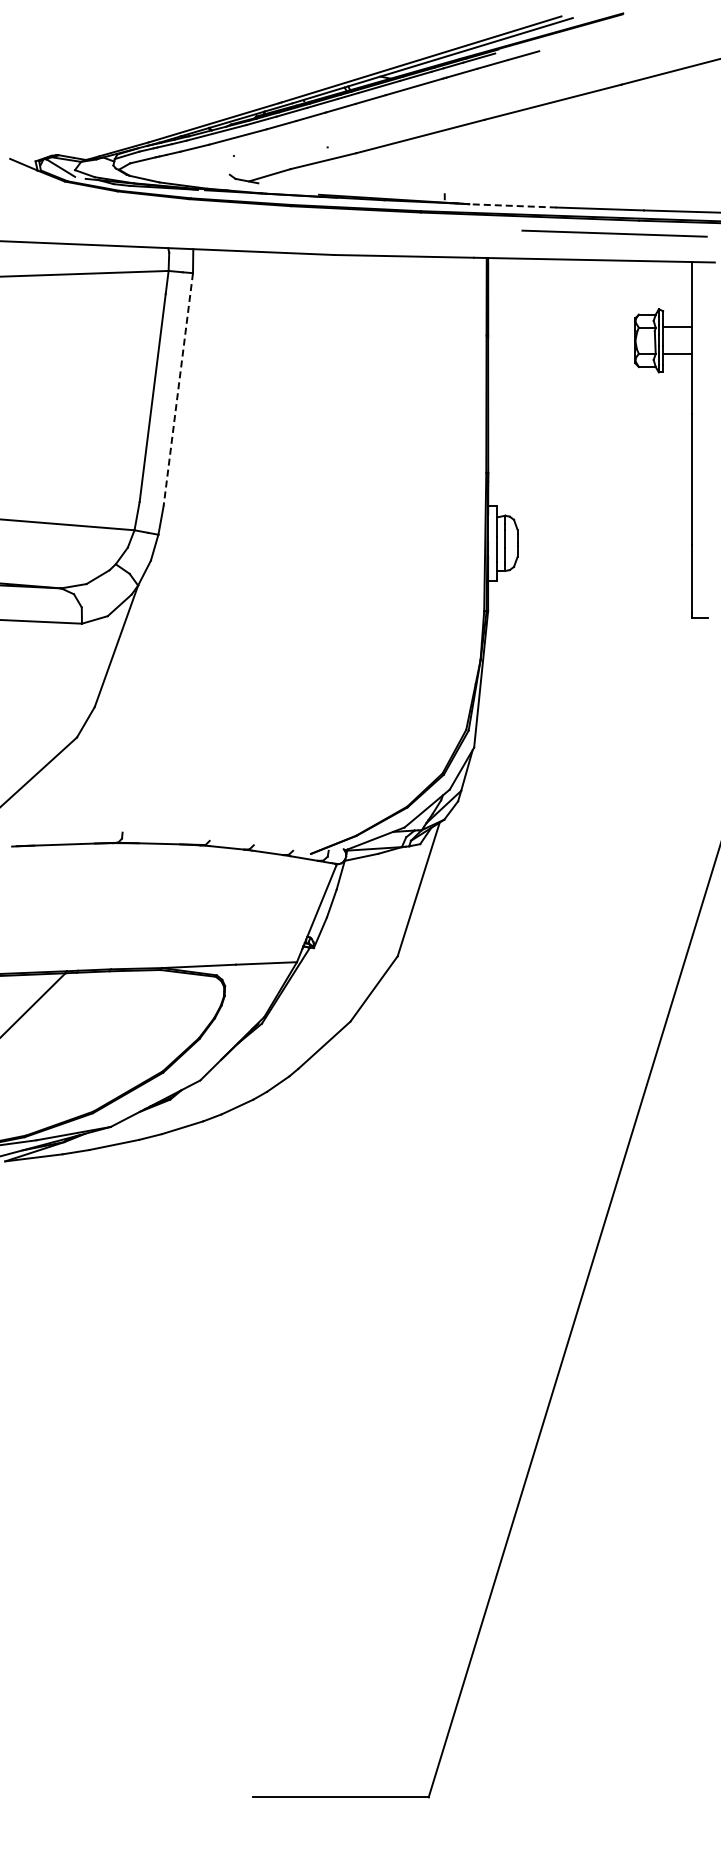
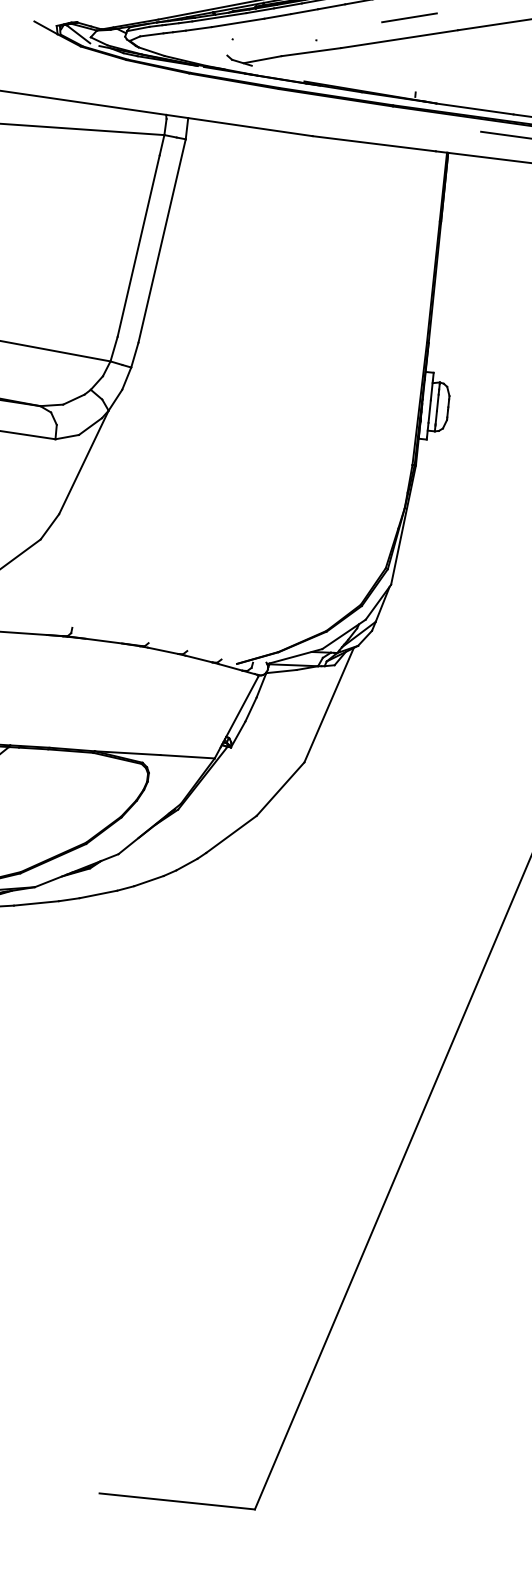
line: (429, 111) -> (409, 17), added
line: (512, 205) -> (474, 108), dashed -> solid
line: (178, 390) -> (162, 241), dashed -> solid

